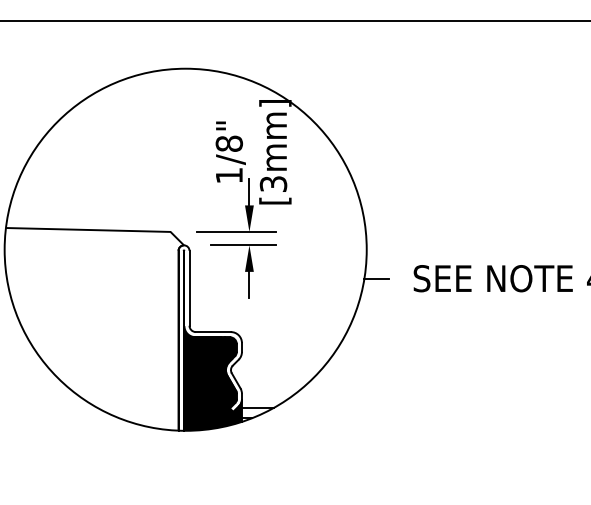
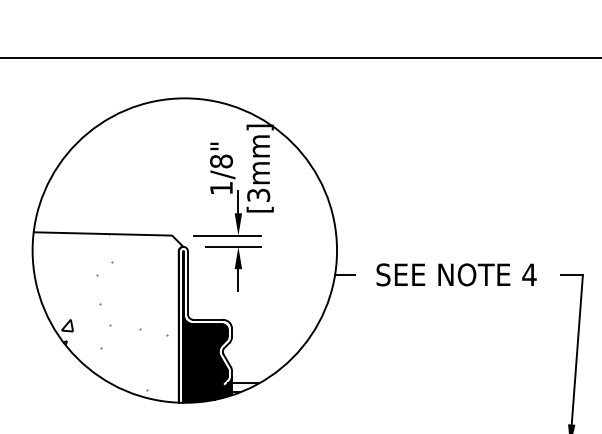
hatch: (102, 322) -> (114, 311), added

